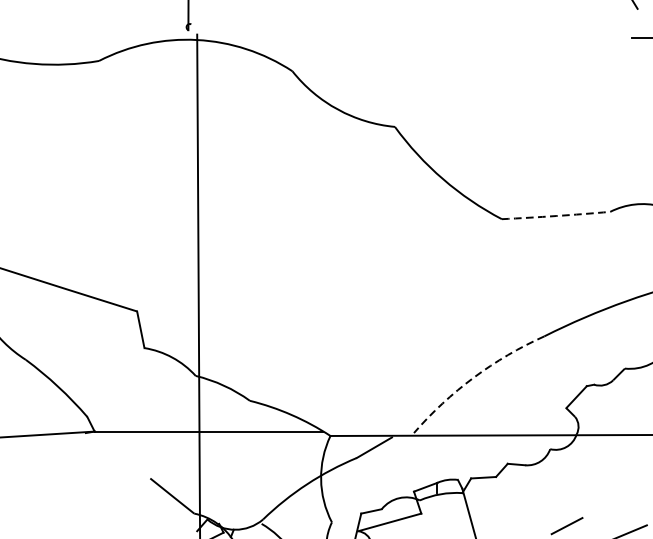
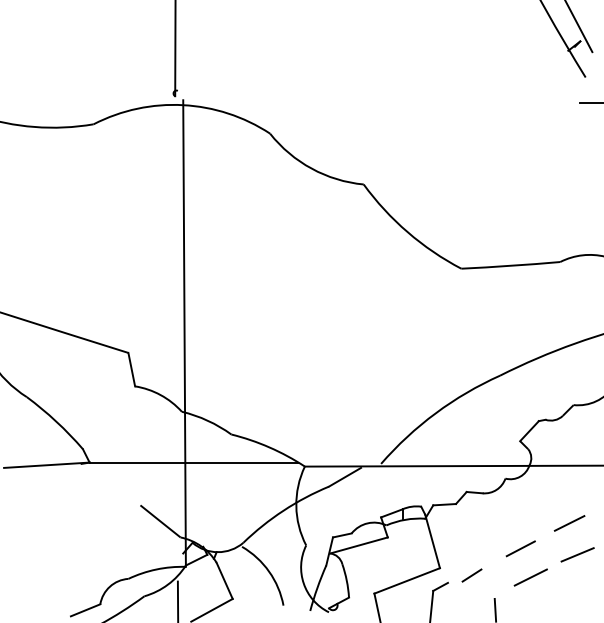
arc: (555, 215) -> (510, 265), dashed -> solid
arc: (473, 377) -> (435, 413), dashed -> solid
line: (620, 498) -> (569, 523), added

